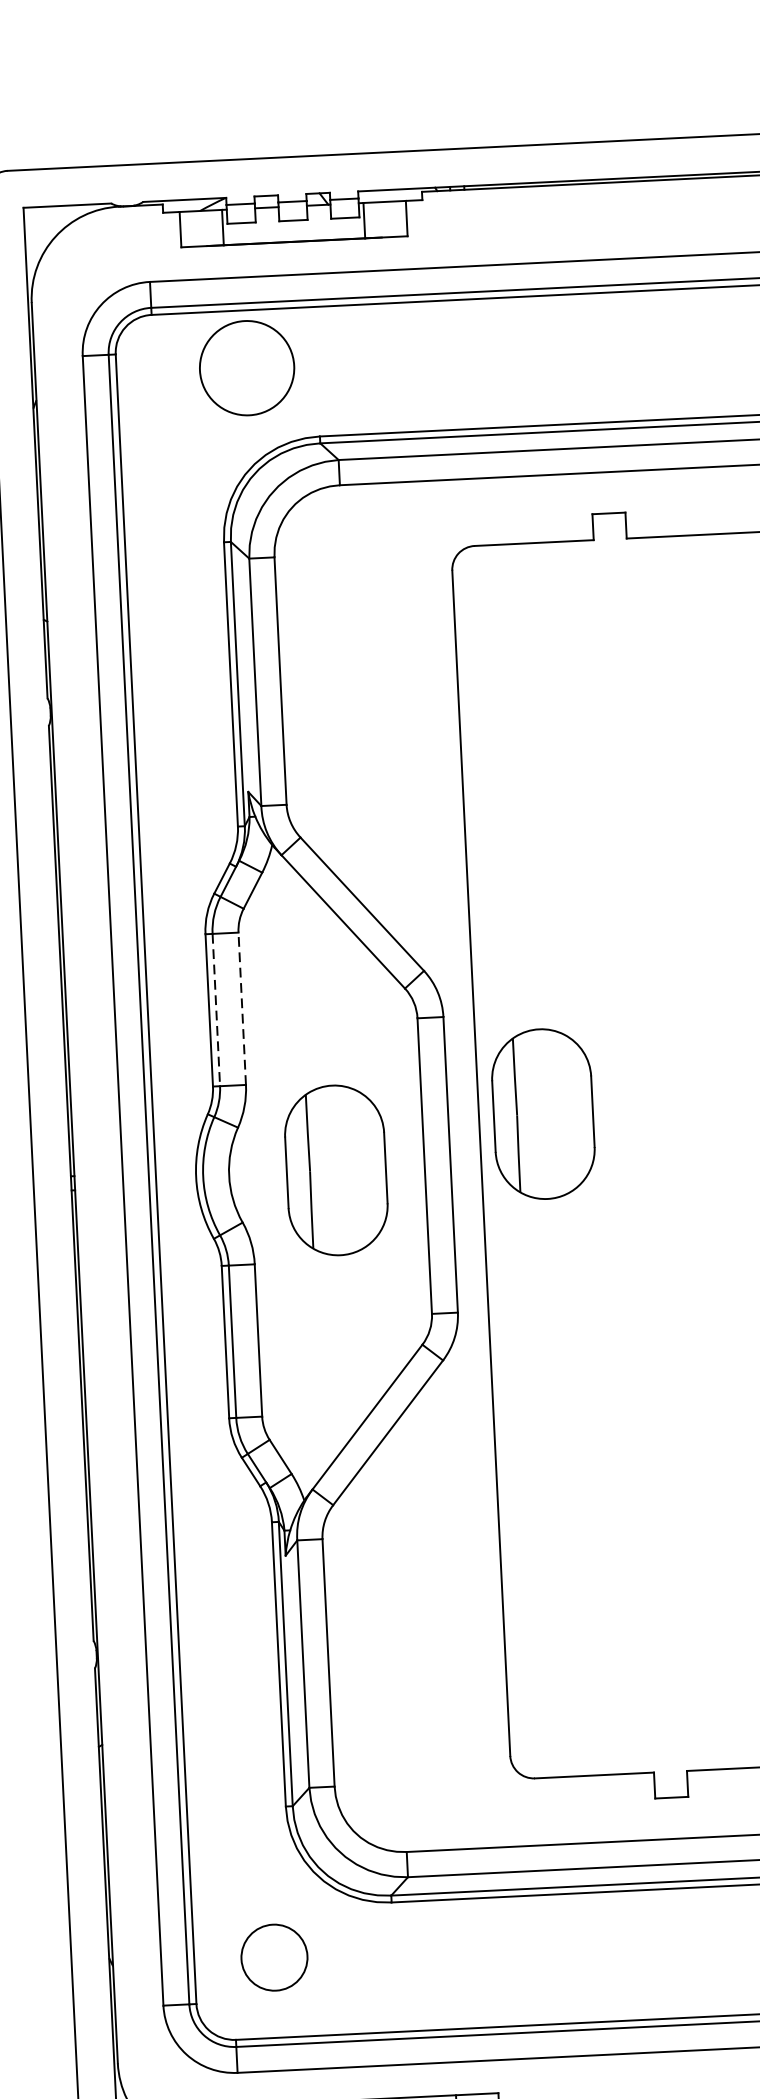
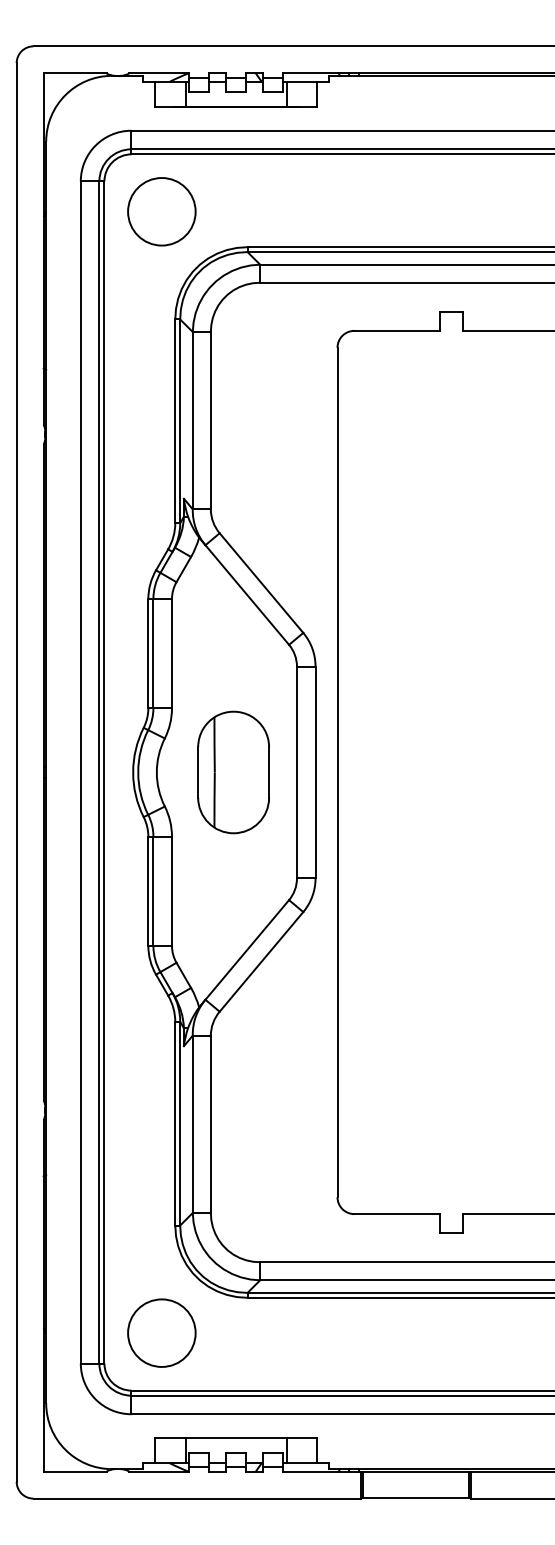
circle: (246, 367) -> (161, 211), moved
line: (242, 1008) -> (172, 653), dashed -> solid
line: (216, 1009) -> (153, 653), dashed -> solid
part: (543, 1114) -> (383, 739), removed
circle: (273, 1956) -> (161, 1332), size x1.43

